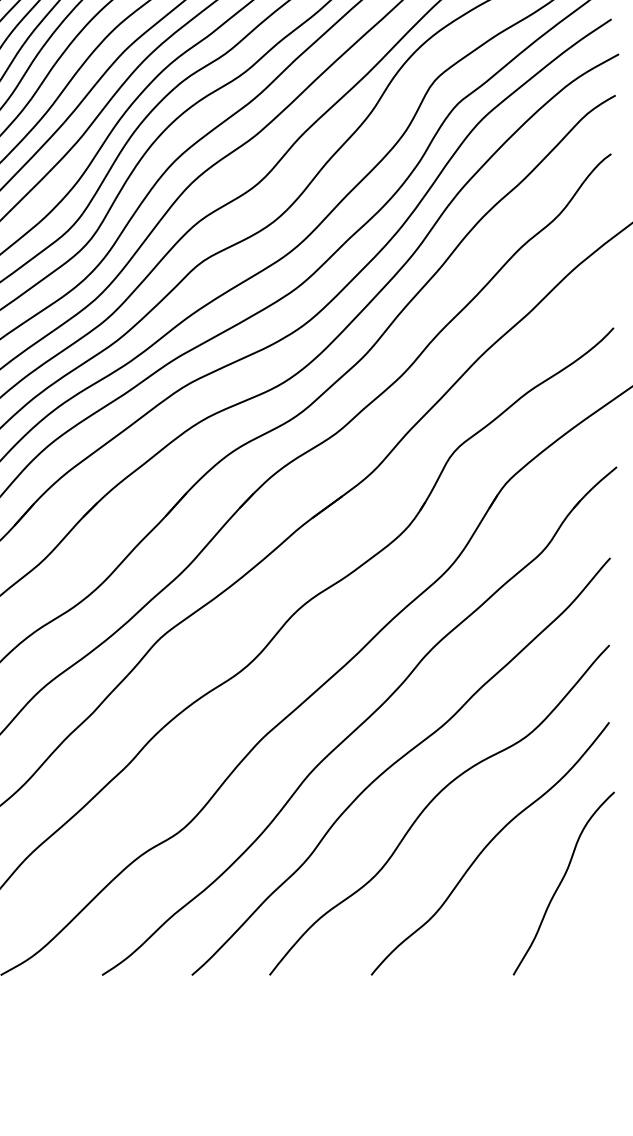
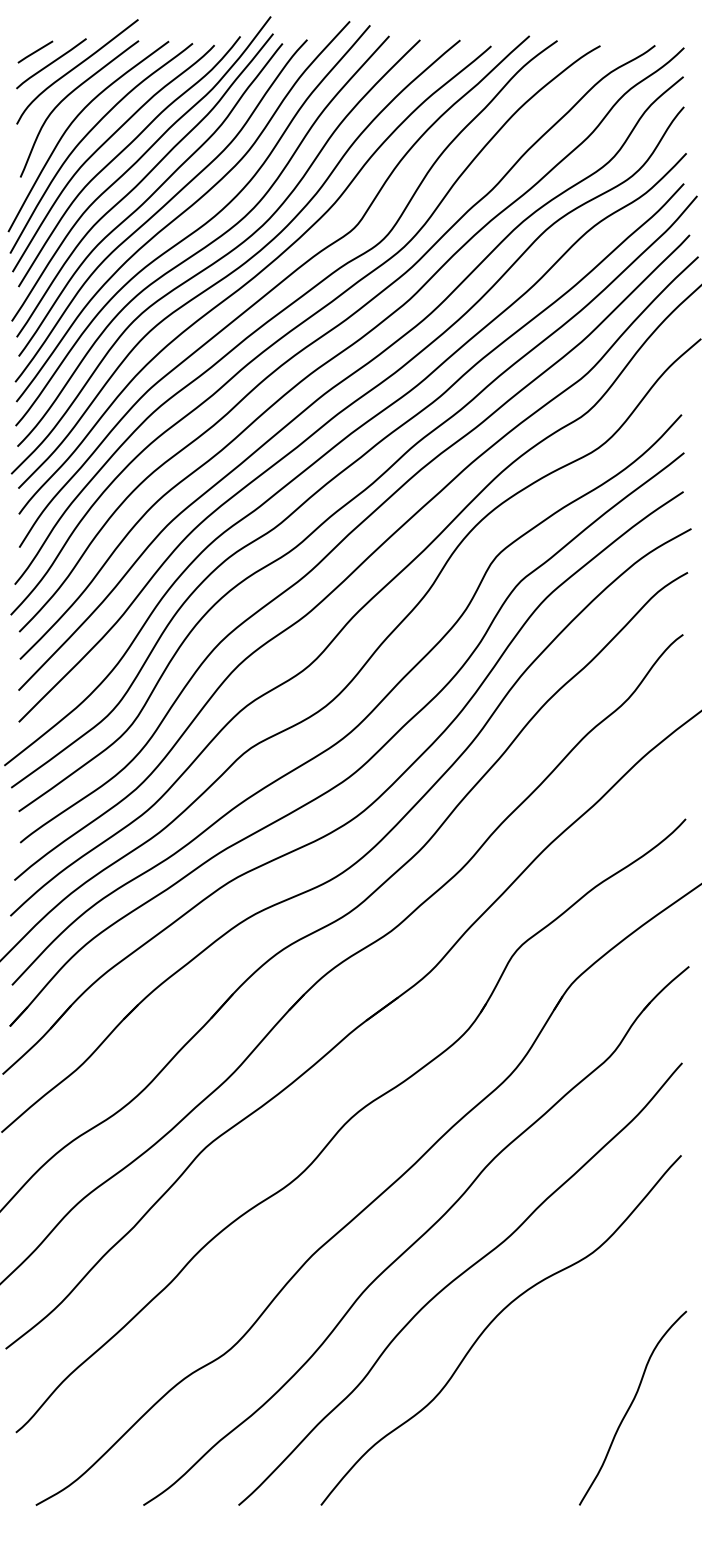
curve: (487, 846) -> (552, 1368), removed

